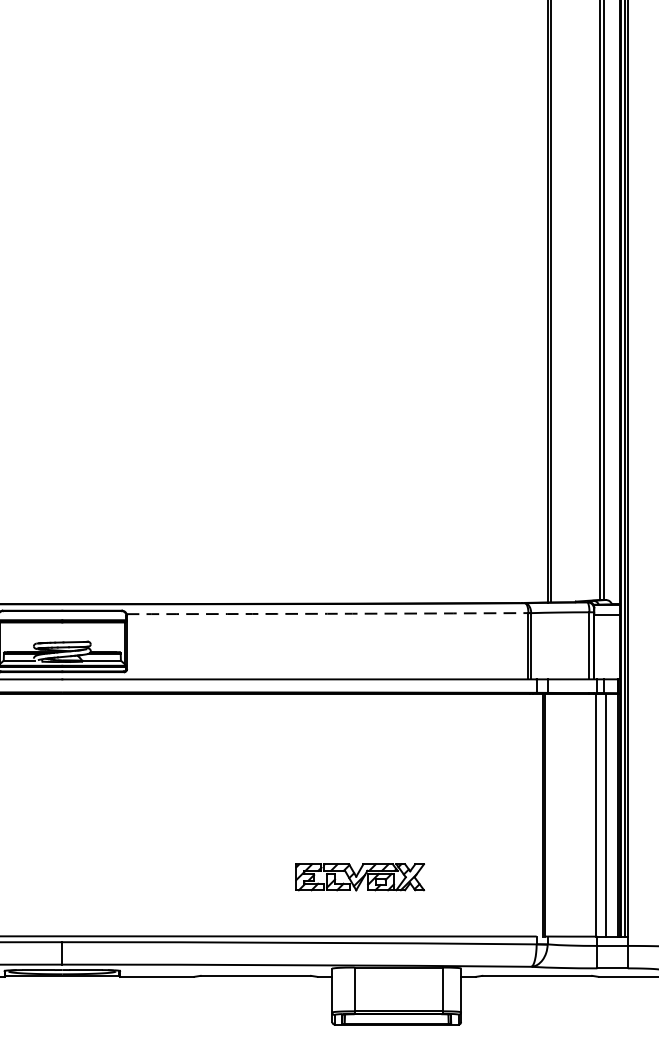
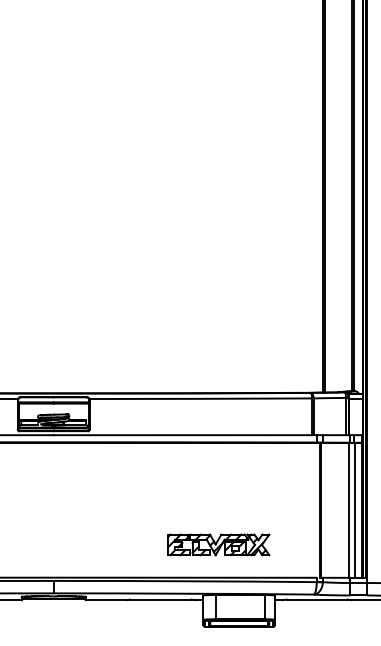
arc: (327, 613) -> (200, 398), dashed -> solid
part: (359, 876) -> (218, 544), size x1.43

